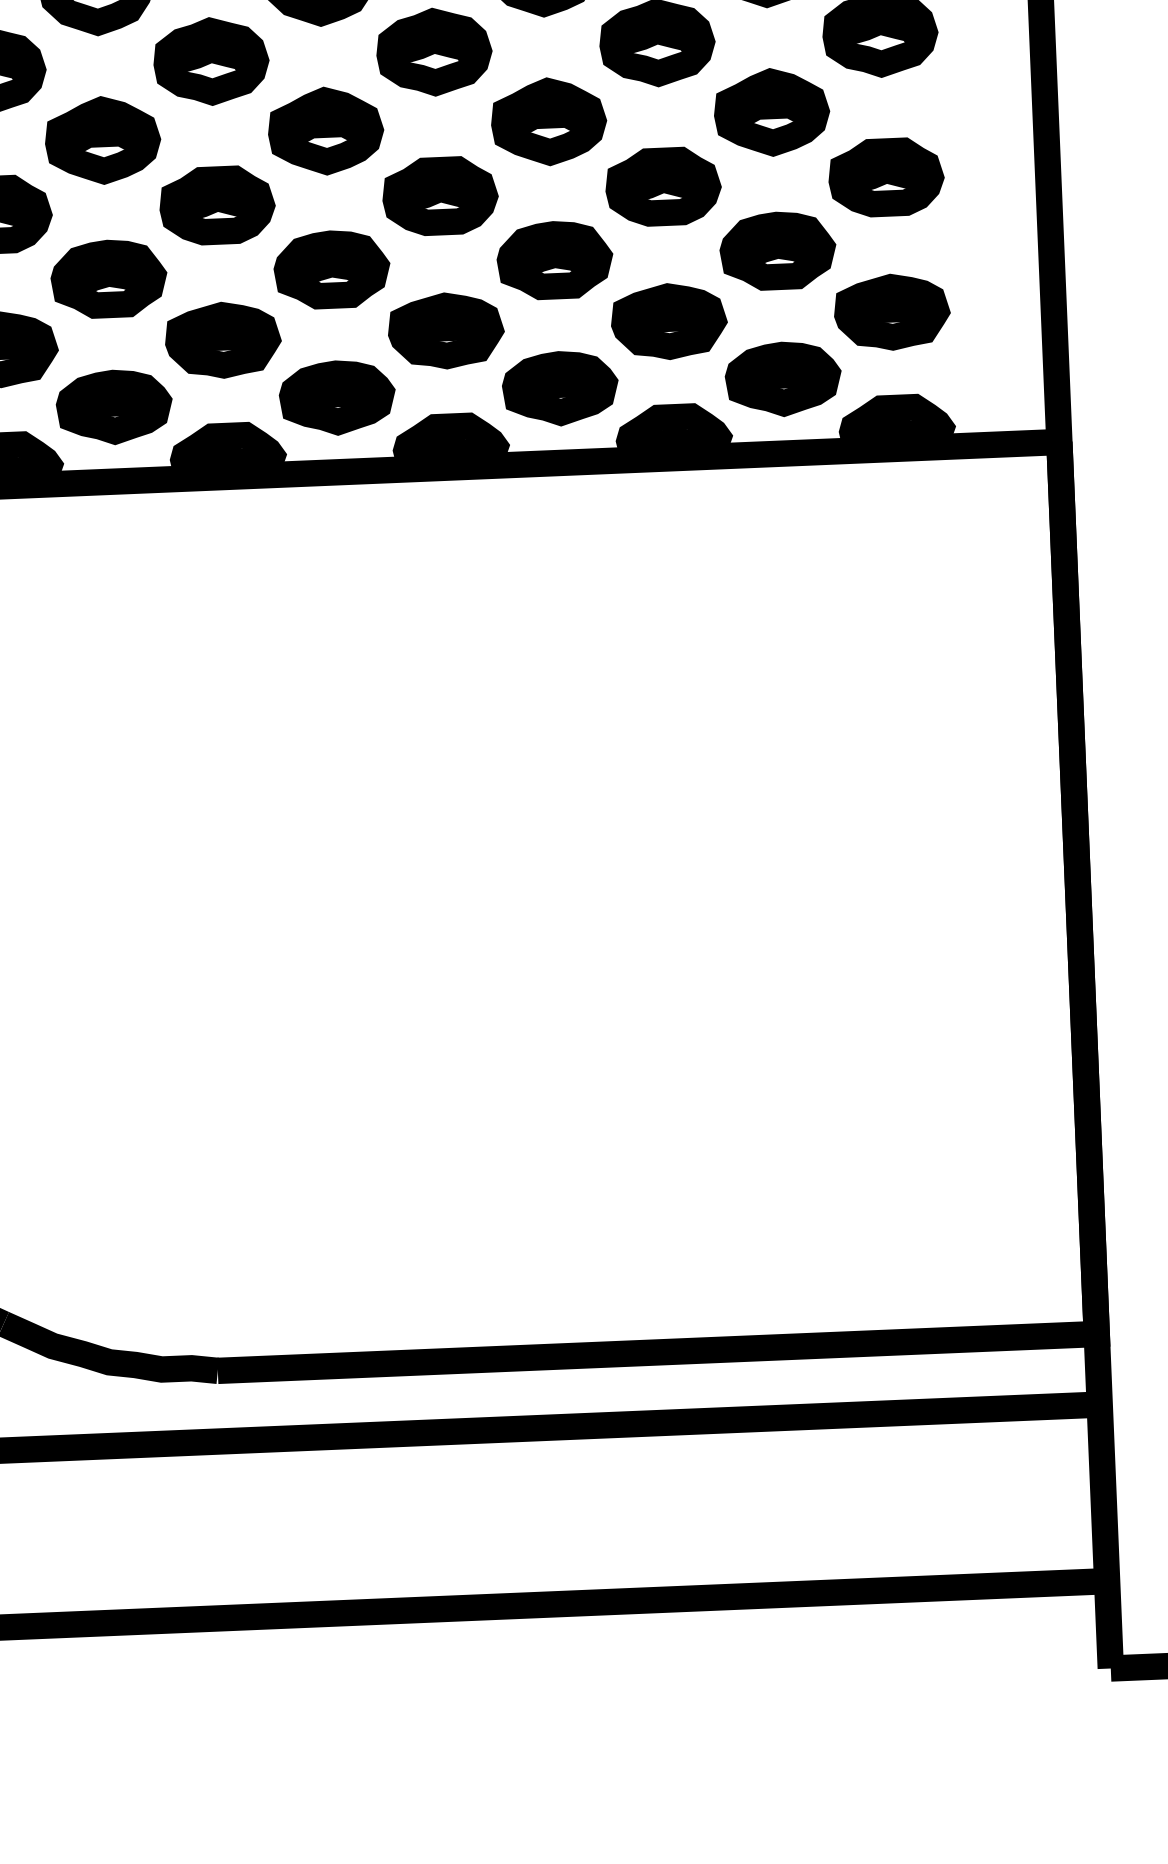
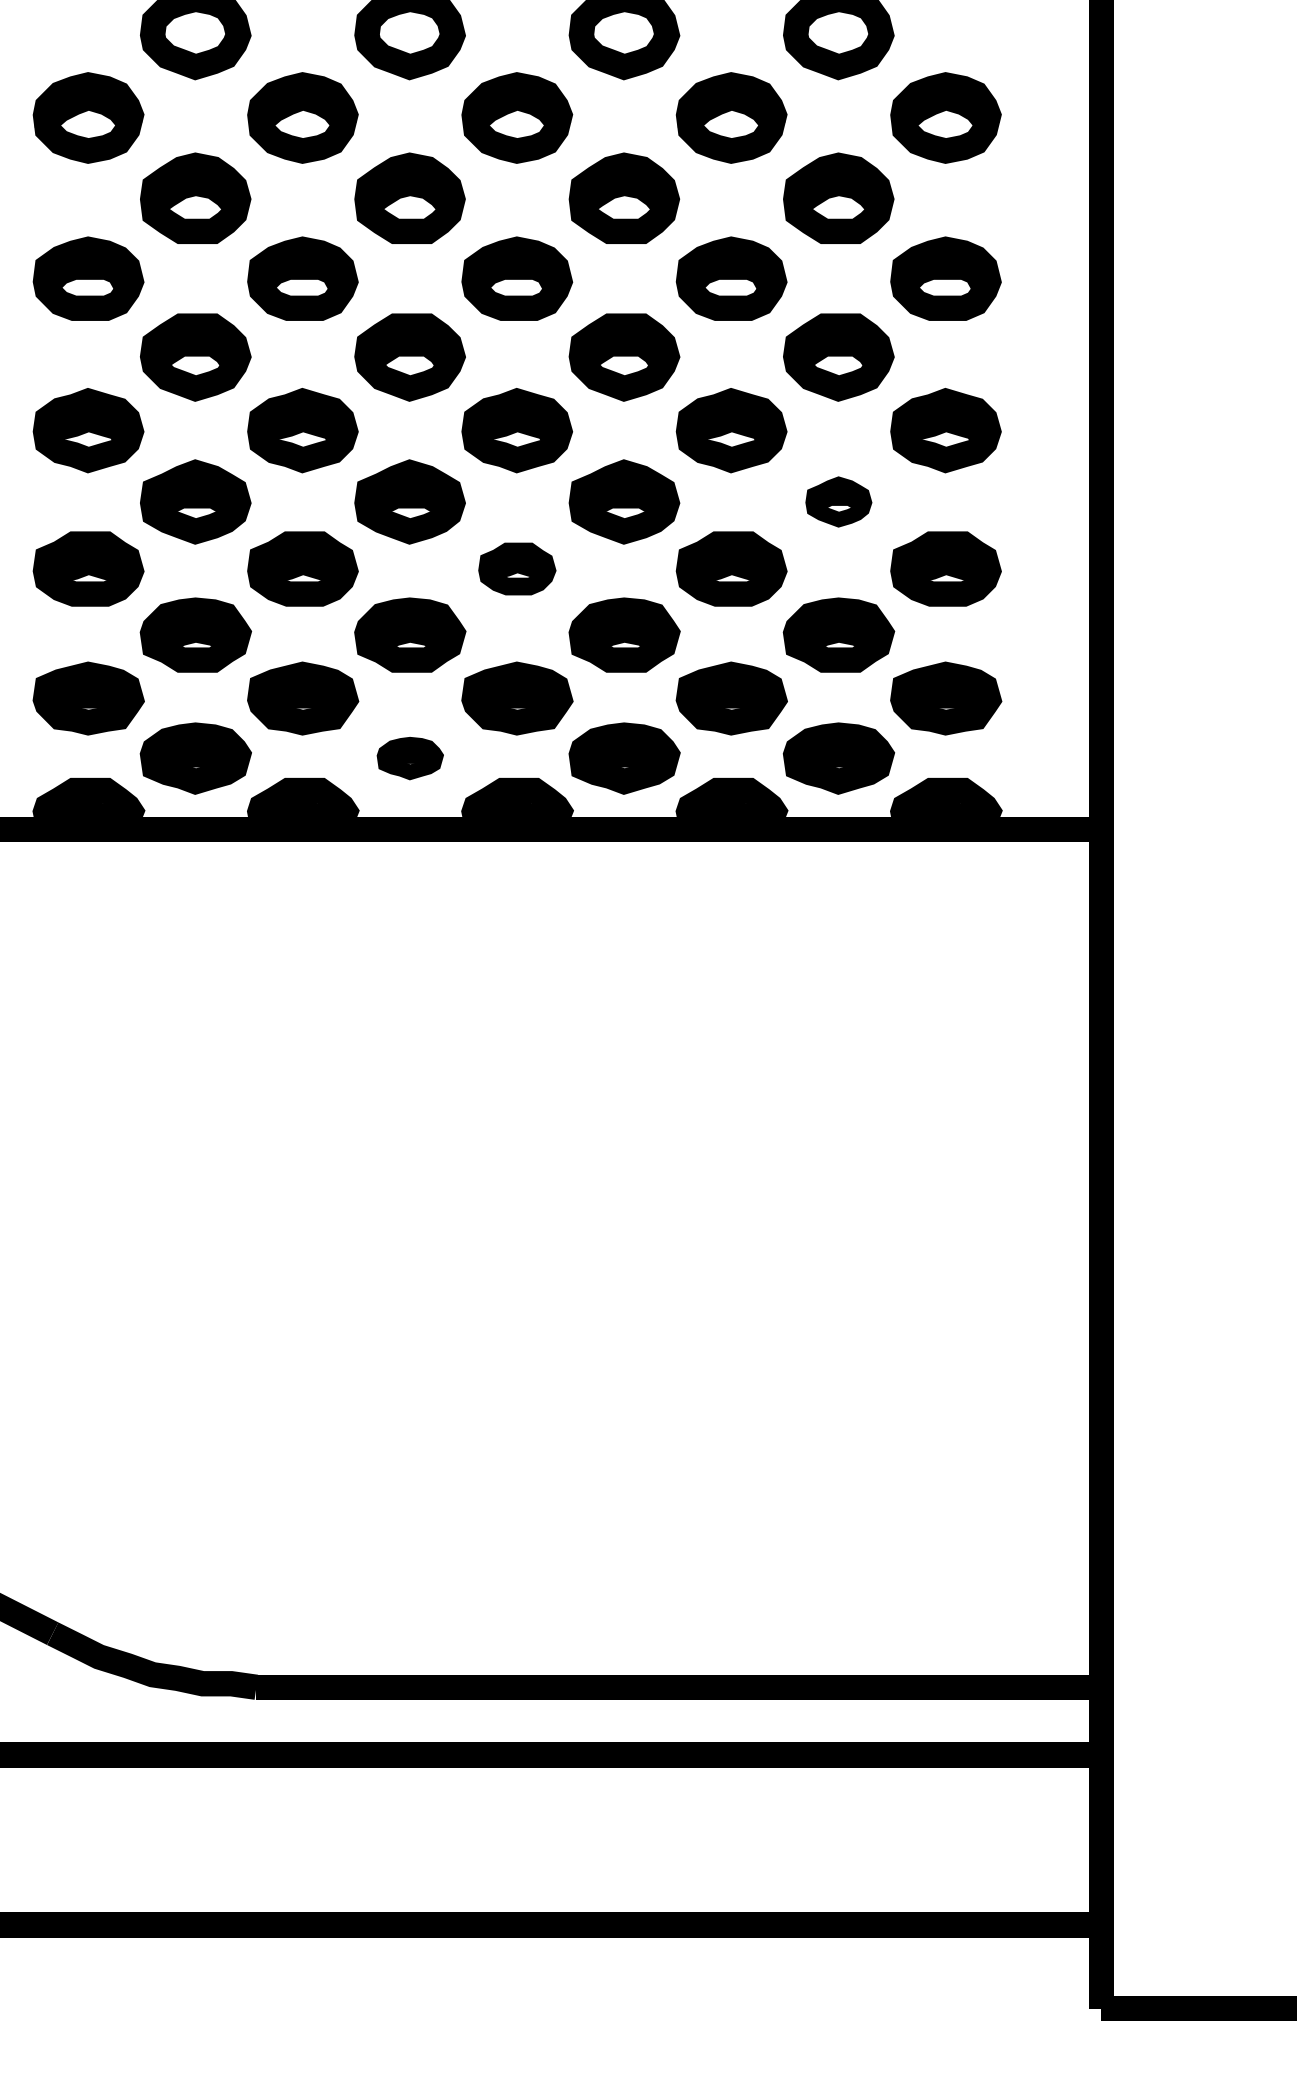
part: (771, 111) -> (838, 501), size x0.6
part: (440, 195) -> (517, 568), size x0.7
part: (337, 397) -> (410, 758), size x0.6

